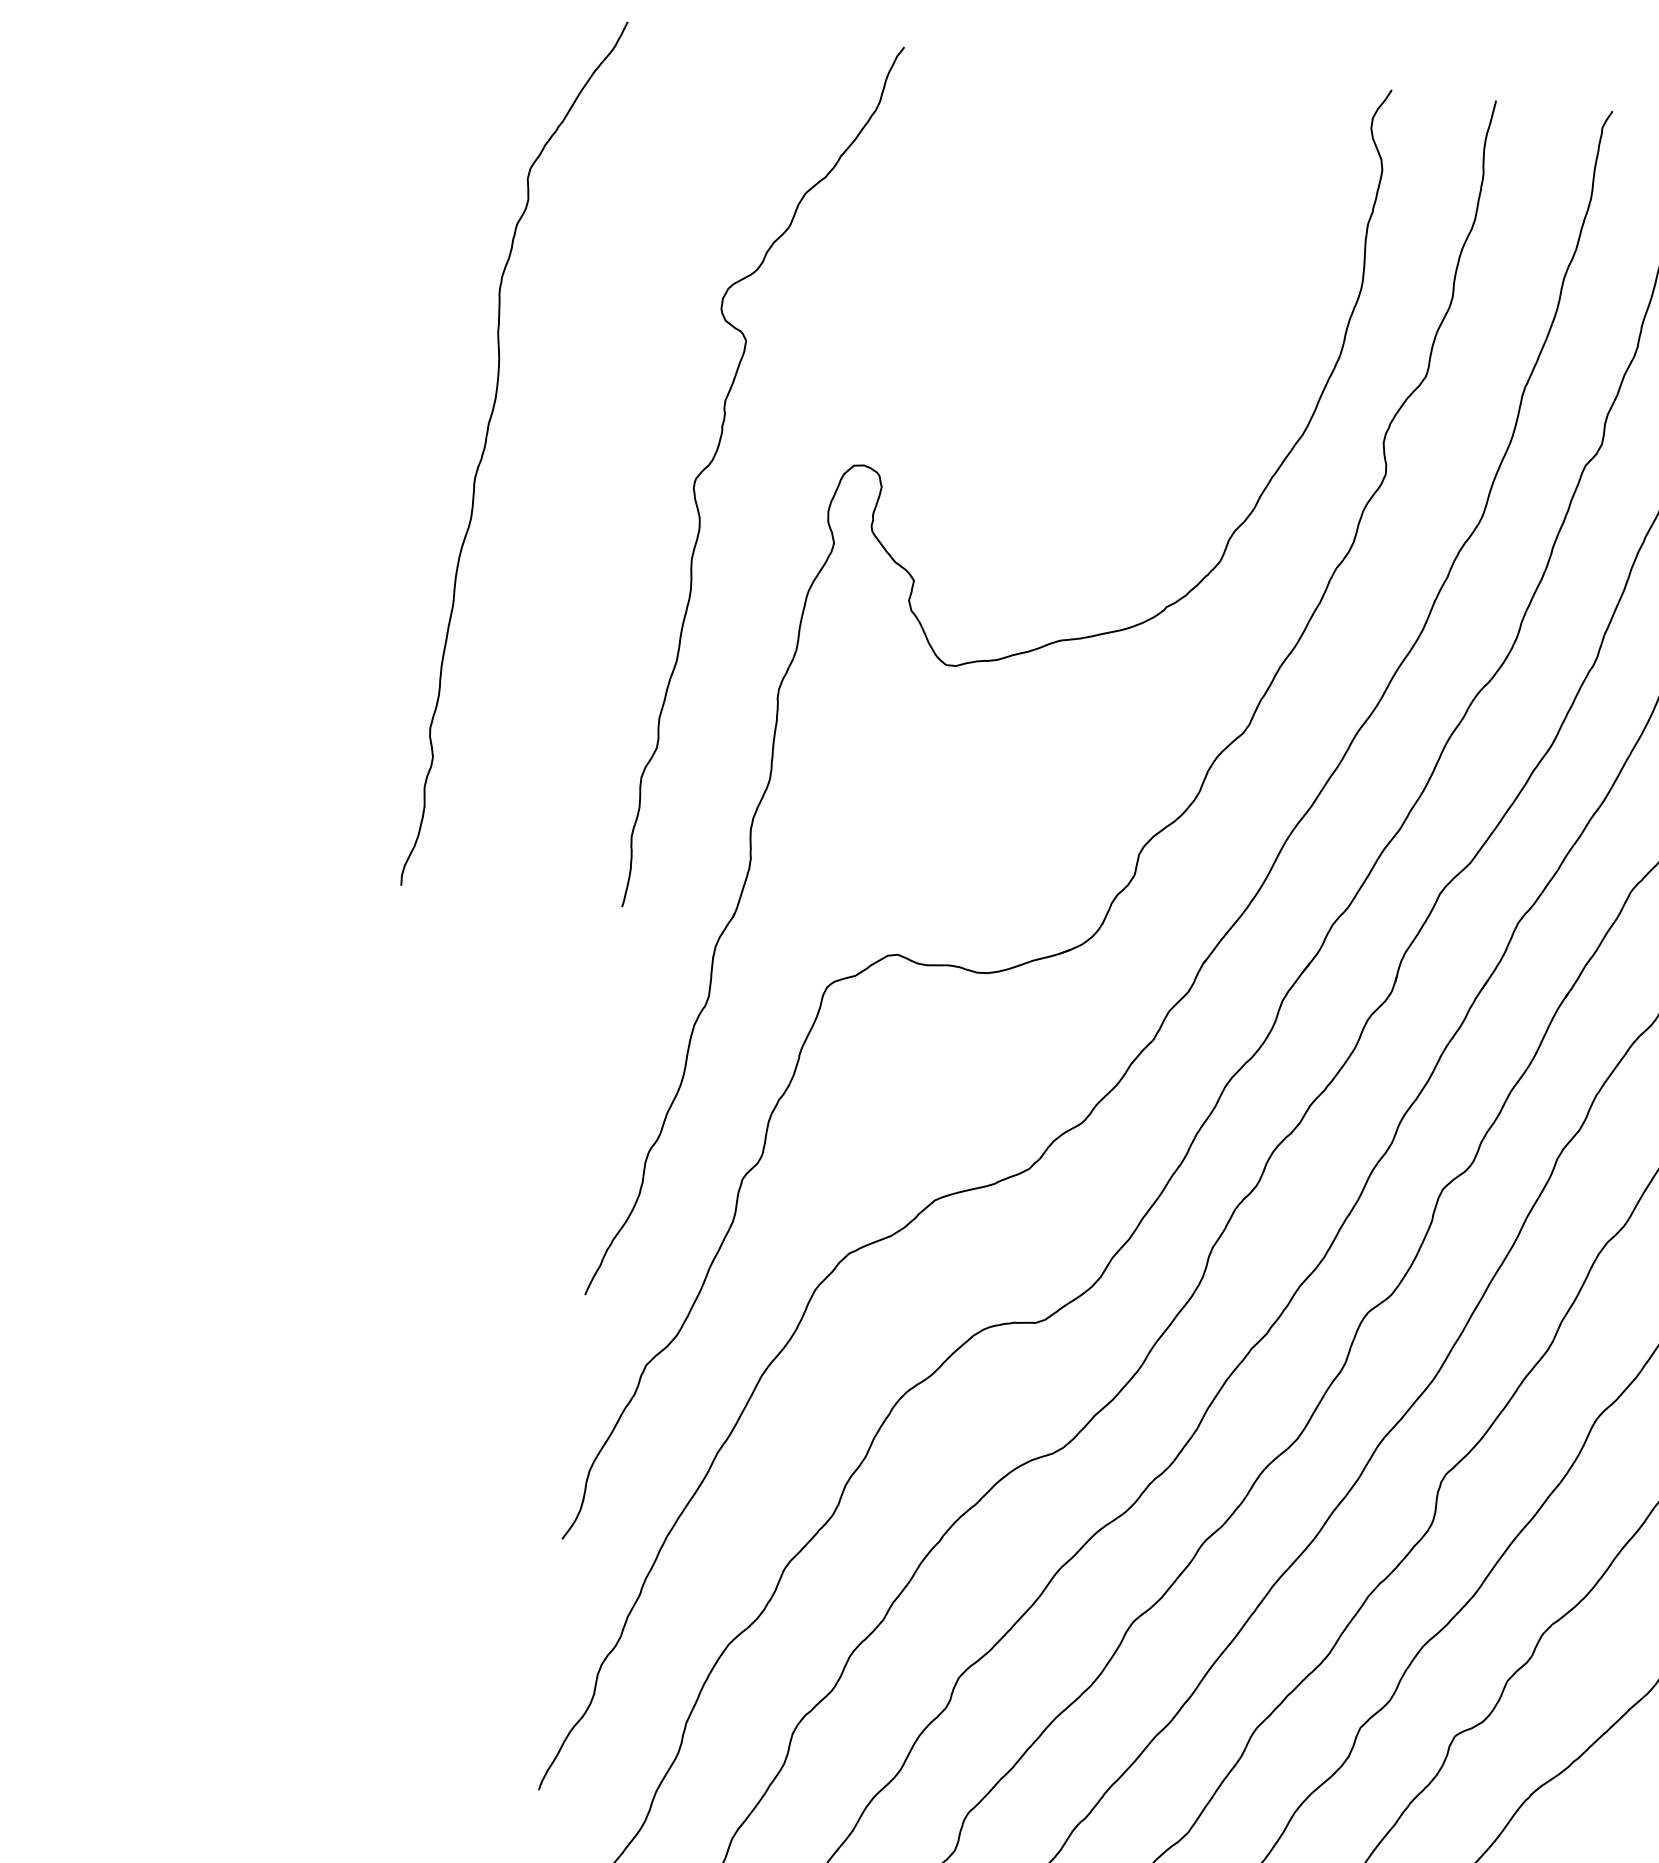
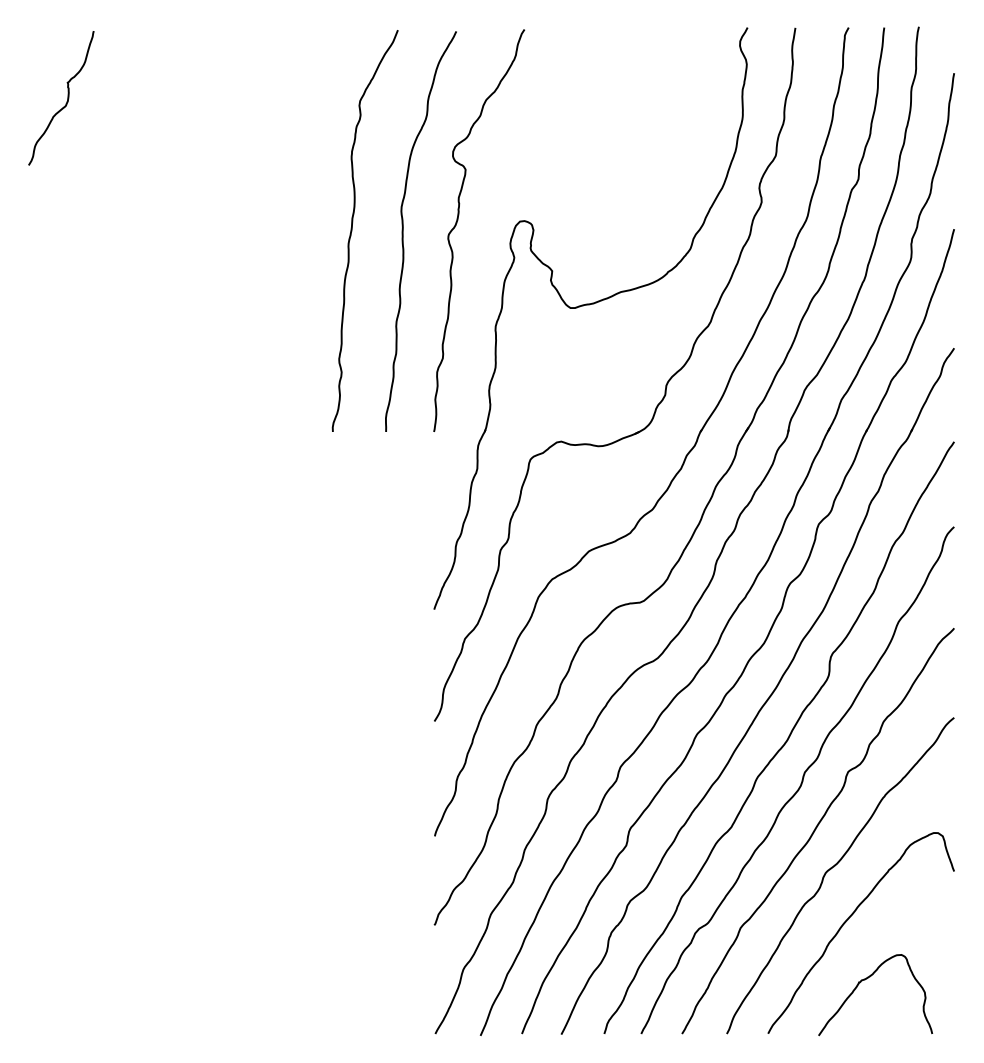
curve: (597, 462) -> (403, 231), added

